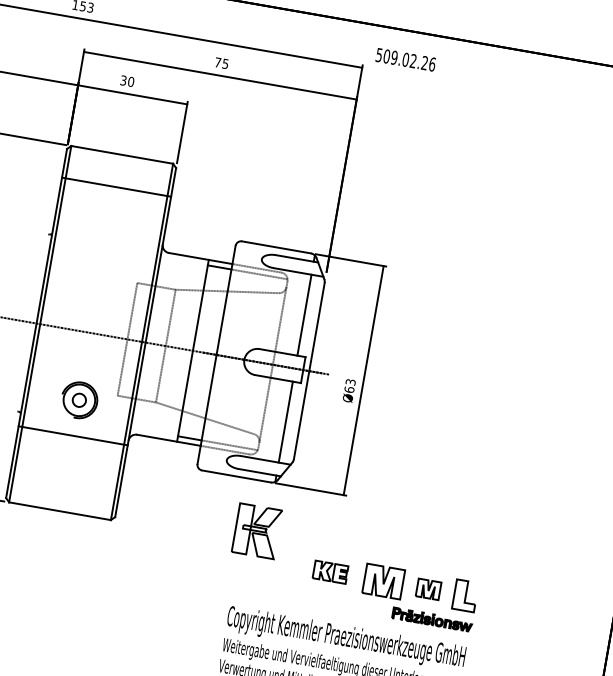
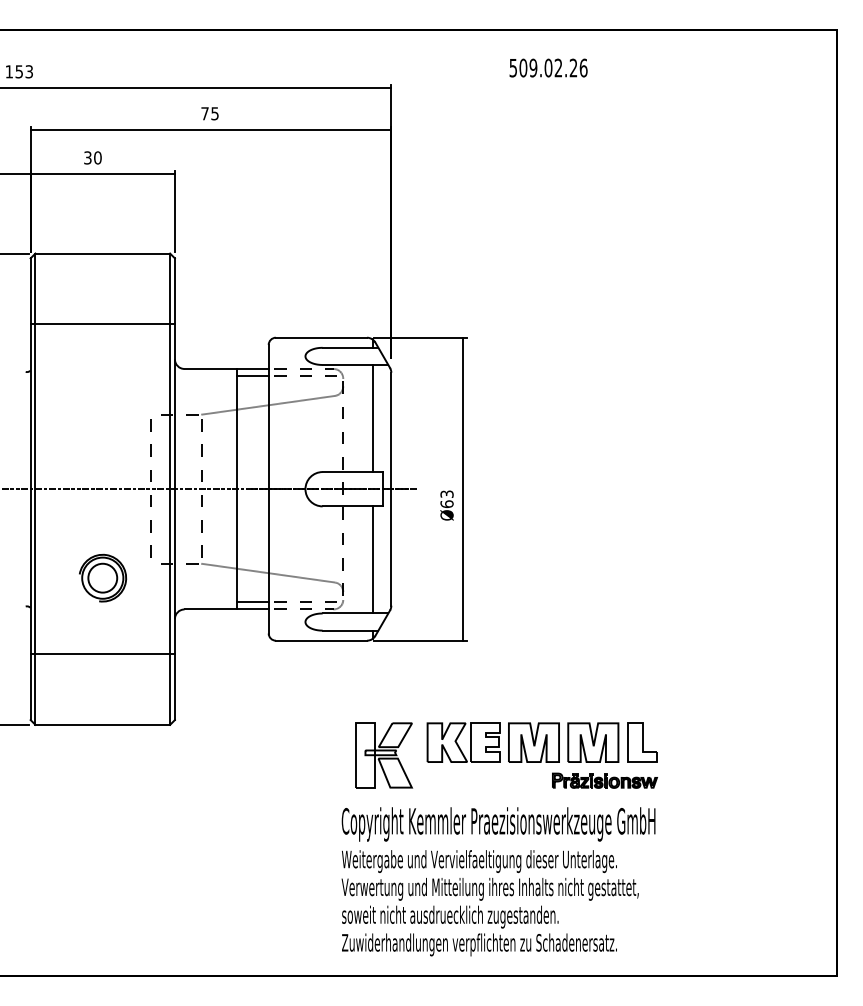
text: (405, 59) -> (548, 67), moved
line: (116, 187) -> (102, 324), moved
circle: (79, 399) -> (102, 577), size x1.67
line: (72, 436) -> (102, 654), moved
part: (257, 531) -> (384, 755), moved
part: (330, 572) -> (463, 742), size x1.67
part: (428, 589) -> (593, 742), size x1.67

